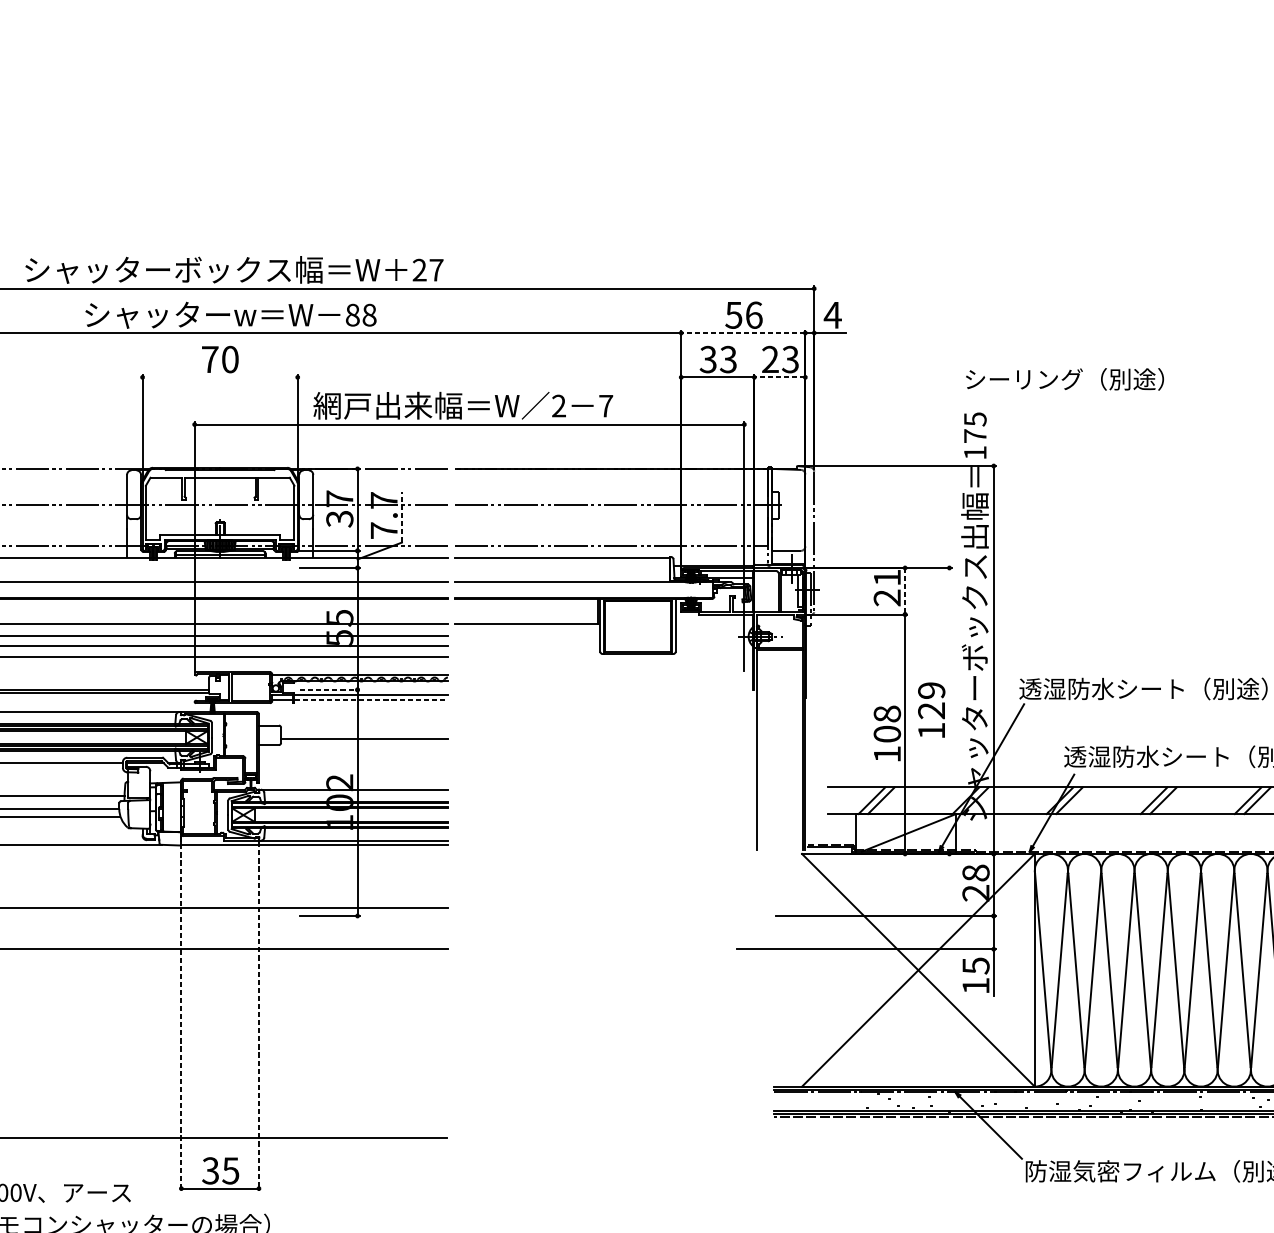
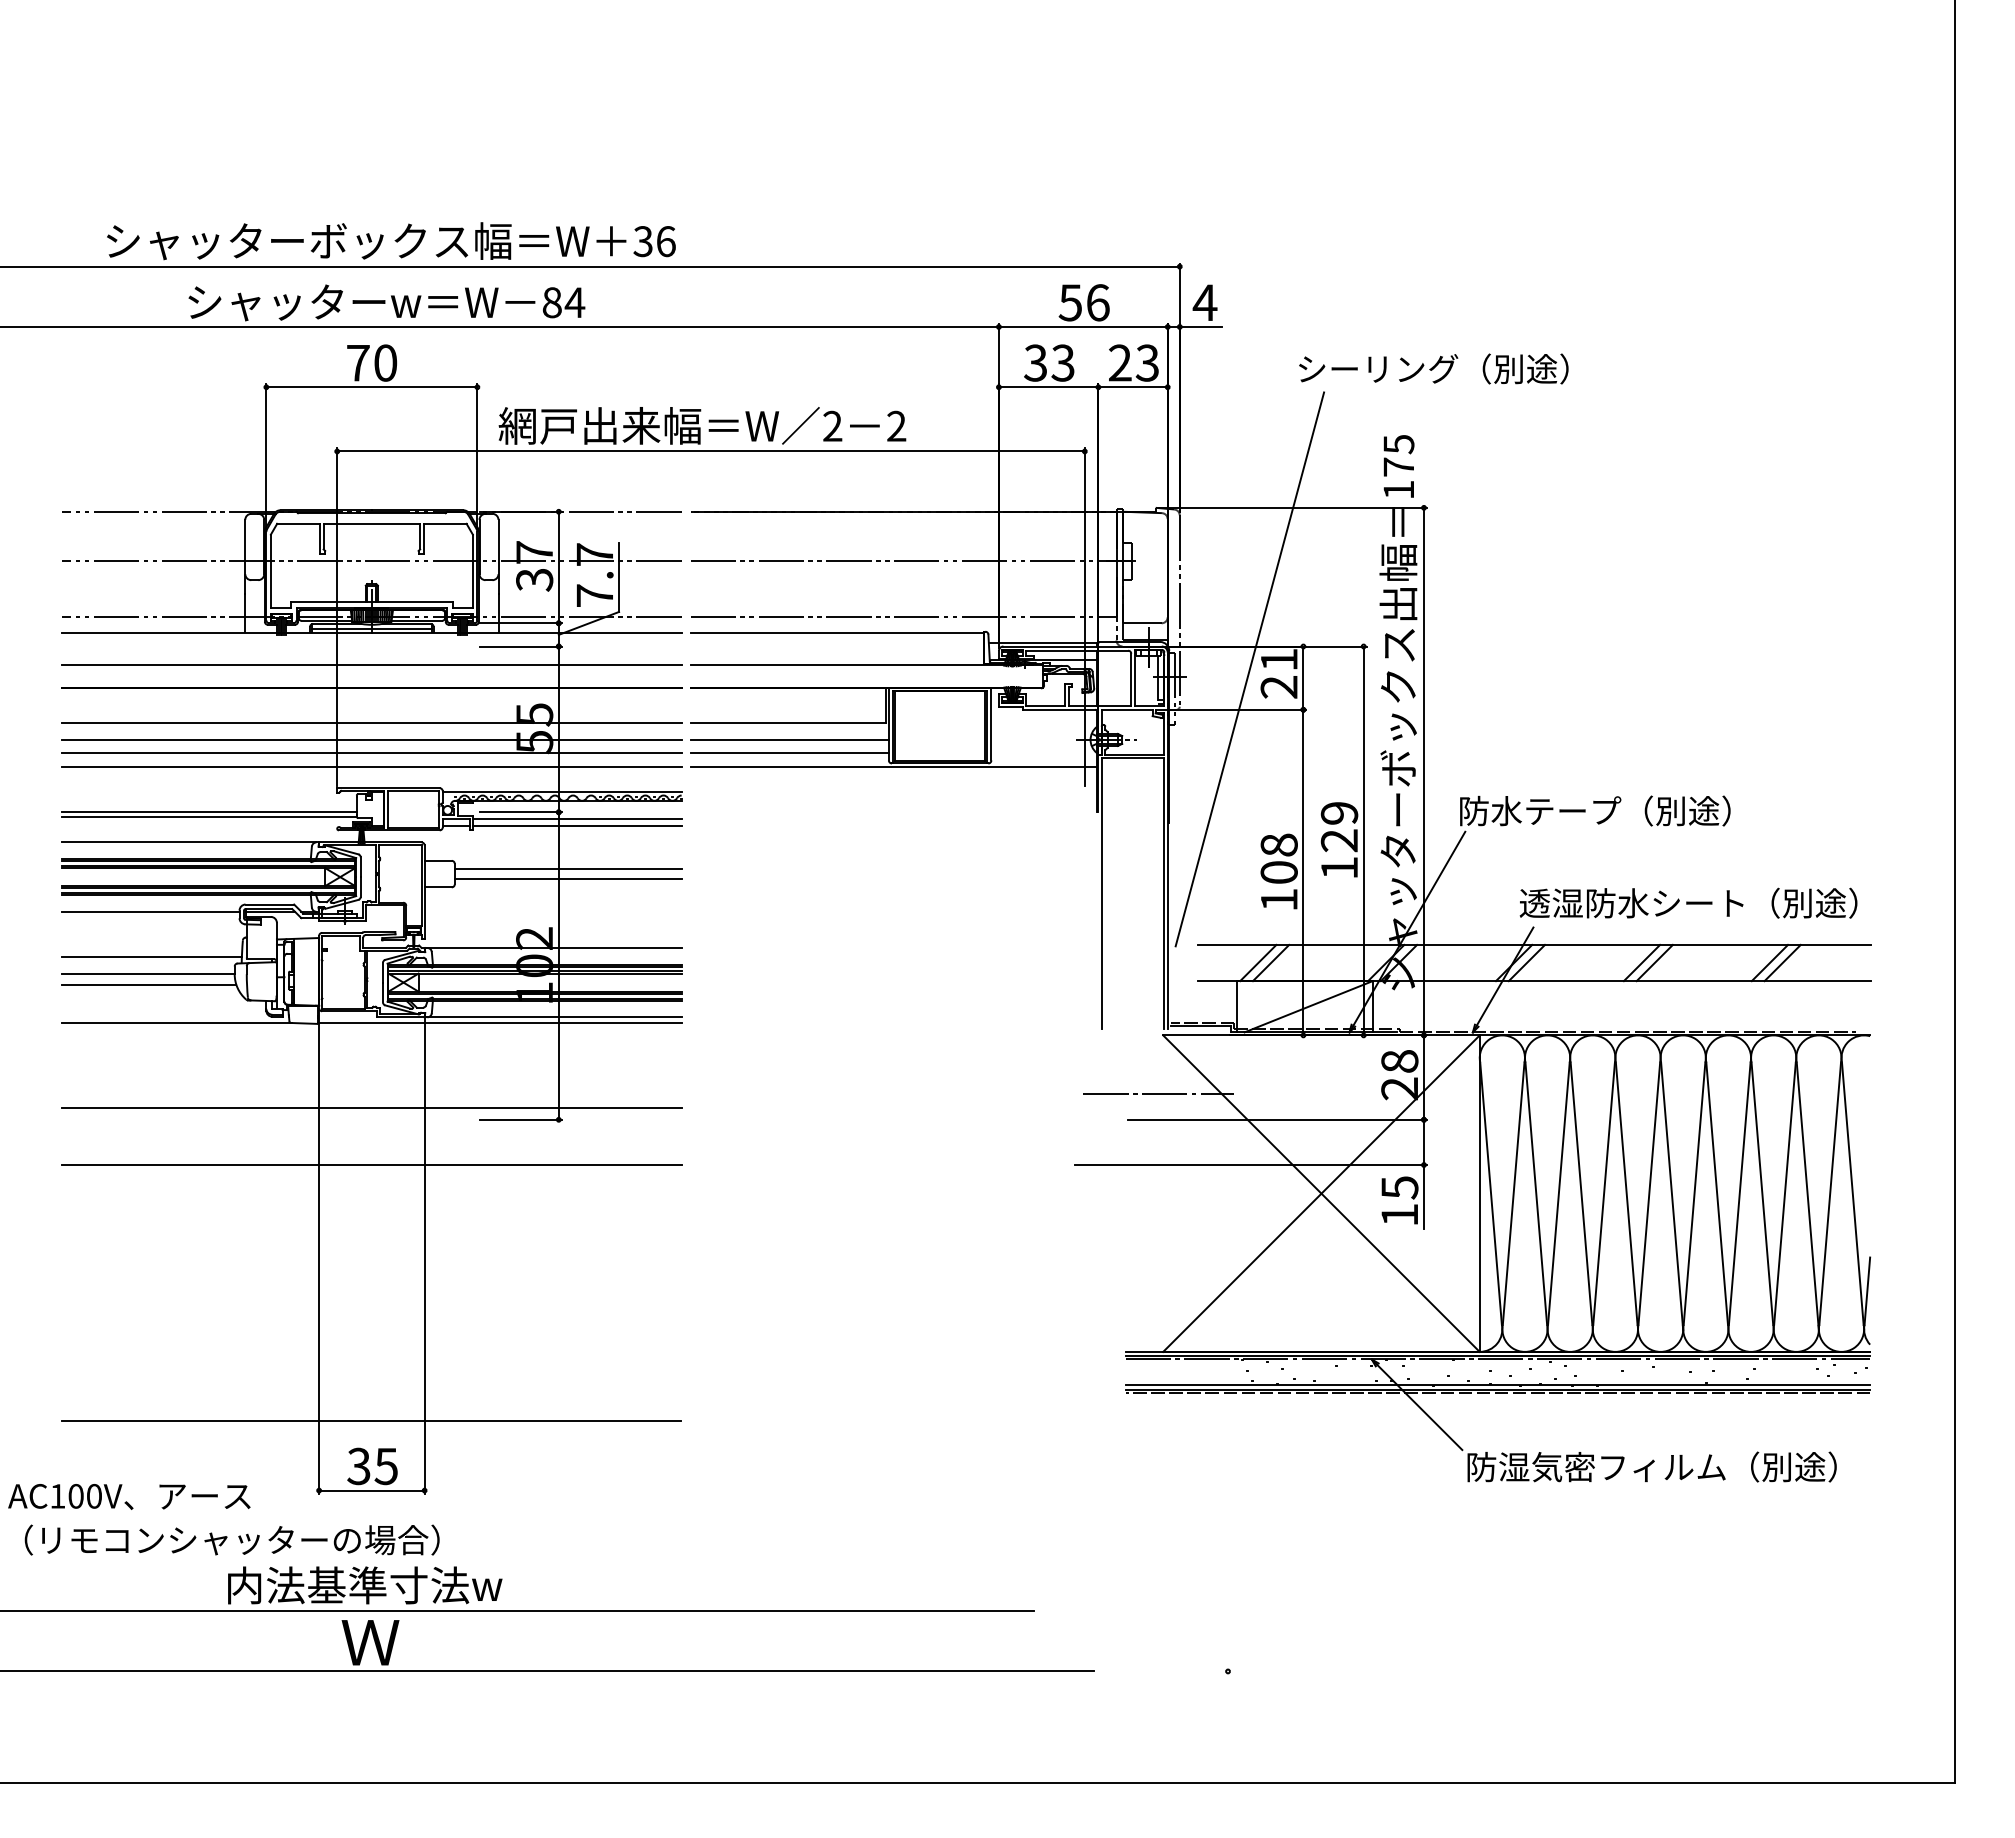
text: (427, 270) -> (654, 241), 27 -> 36
text: (369, 315) -> (574, 302), 88 -> 84
line: (742, 332) -> (1082, 326), dashed -> solid
line: (219, 377) -> (371, 387), added
line: (780, 377) -> (1133, 387), dashed -> solid
text: (1064, 379) -> (1433, 368), moved
text: (605, 405) -> (896, 425), 7 -> 2
line: (402, 517) -> (619, 577), dashed -> solid
line: (865, 584) -> (1249, 669), added
line: (905, 591) -> (1303, 678), dashed -> solid
line: (527, 636) -> (789, 739), added
line: (527, 646) -> (789, 753), added
line: (603, 656) -> (893, 767), added
text: (1143, 688) -> (1627, 810), 透湿防水シート（別途） -> 防水テープ（別途）
line: (330, 690) -> (521, 812), dashed -> solid
line: (371, 700) -> (577, 826), dashed -> solid
line: (949, 710) -> (1363, 840), added
line: (364, 731) -> (567, 868), added
line: (798, 897) -> (1158, 1094), added
line: (181, 1013) -> (319, 1252), dashed -> solid
line: (258, 1017) -> (424, 1257), dashed -> solid

